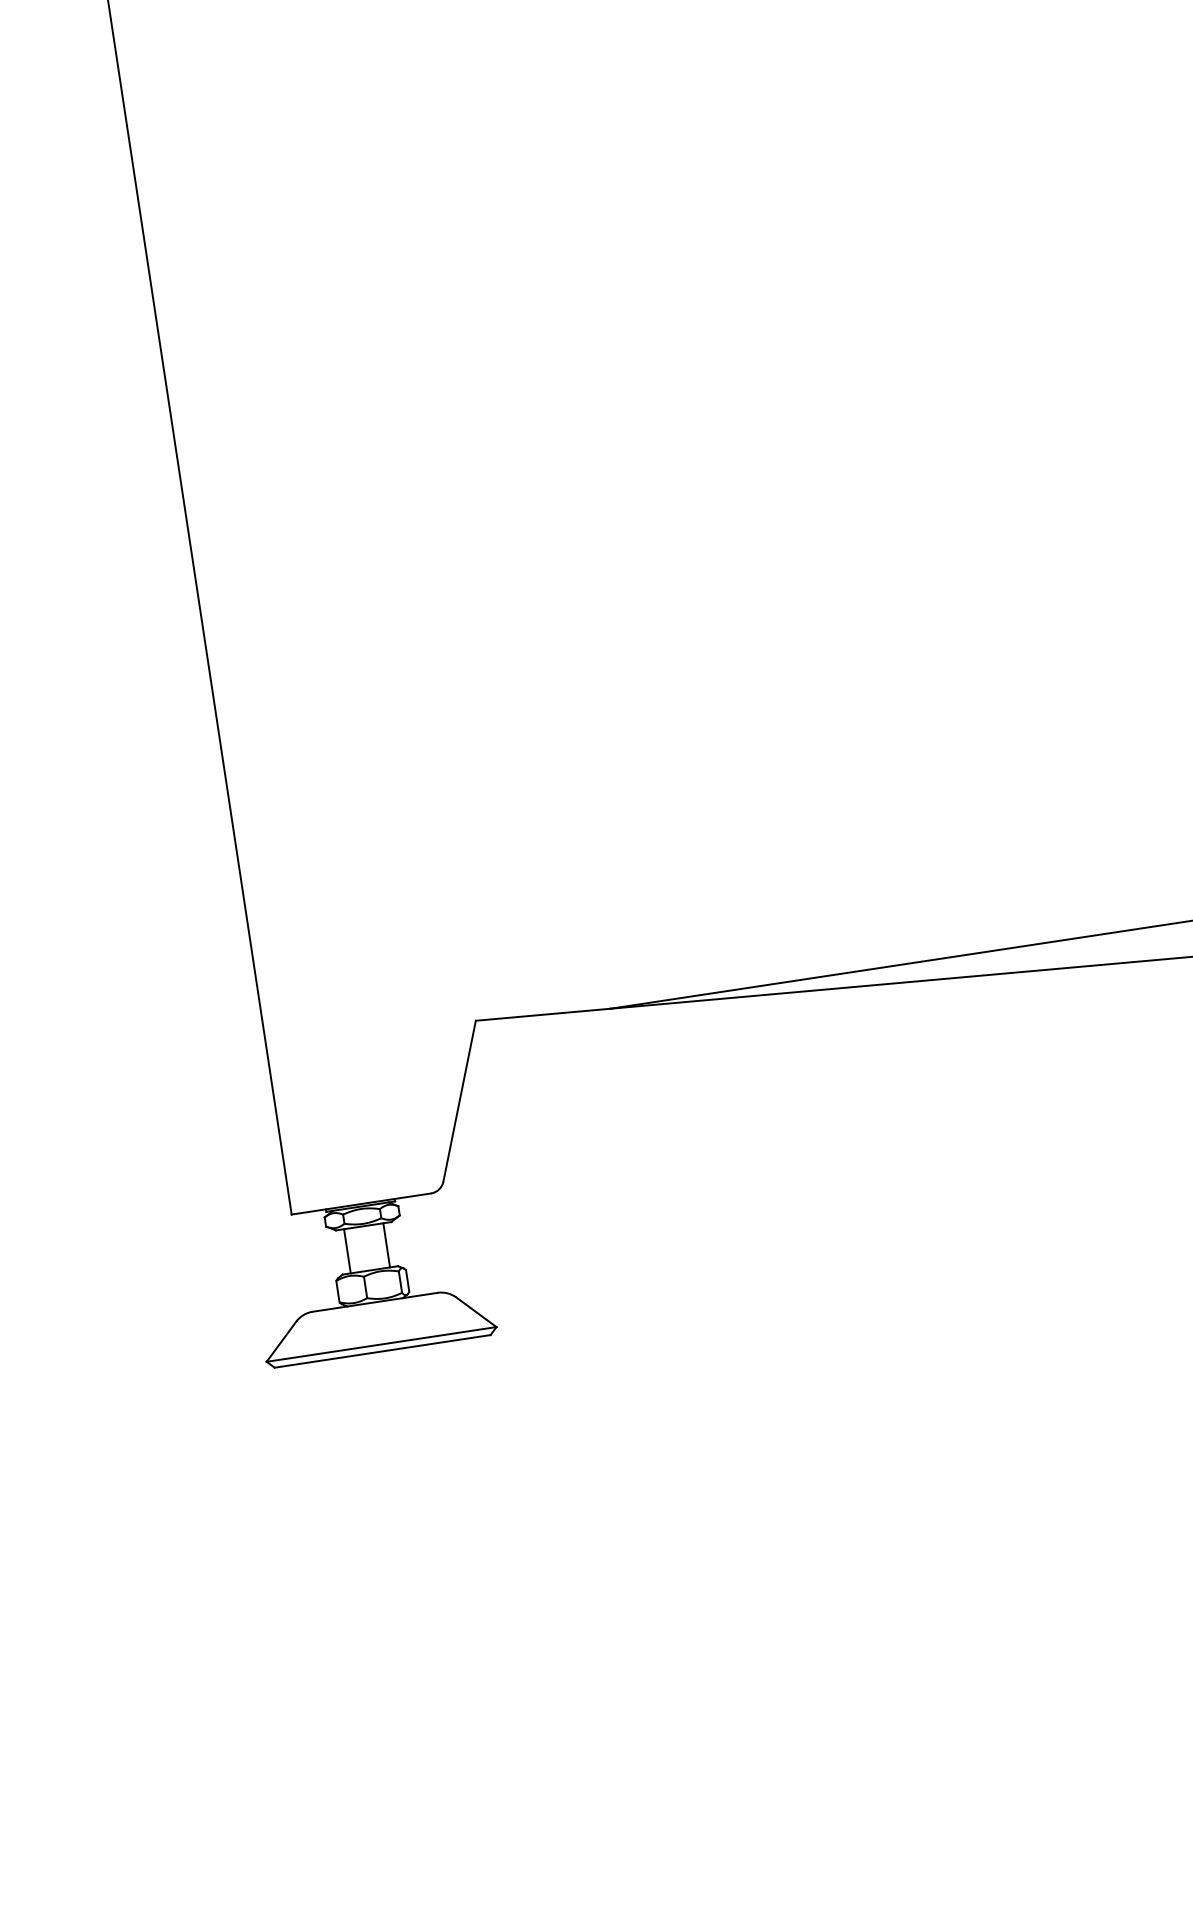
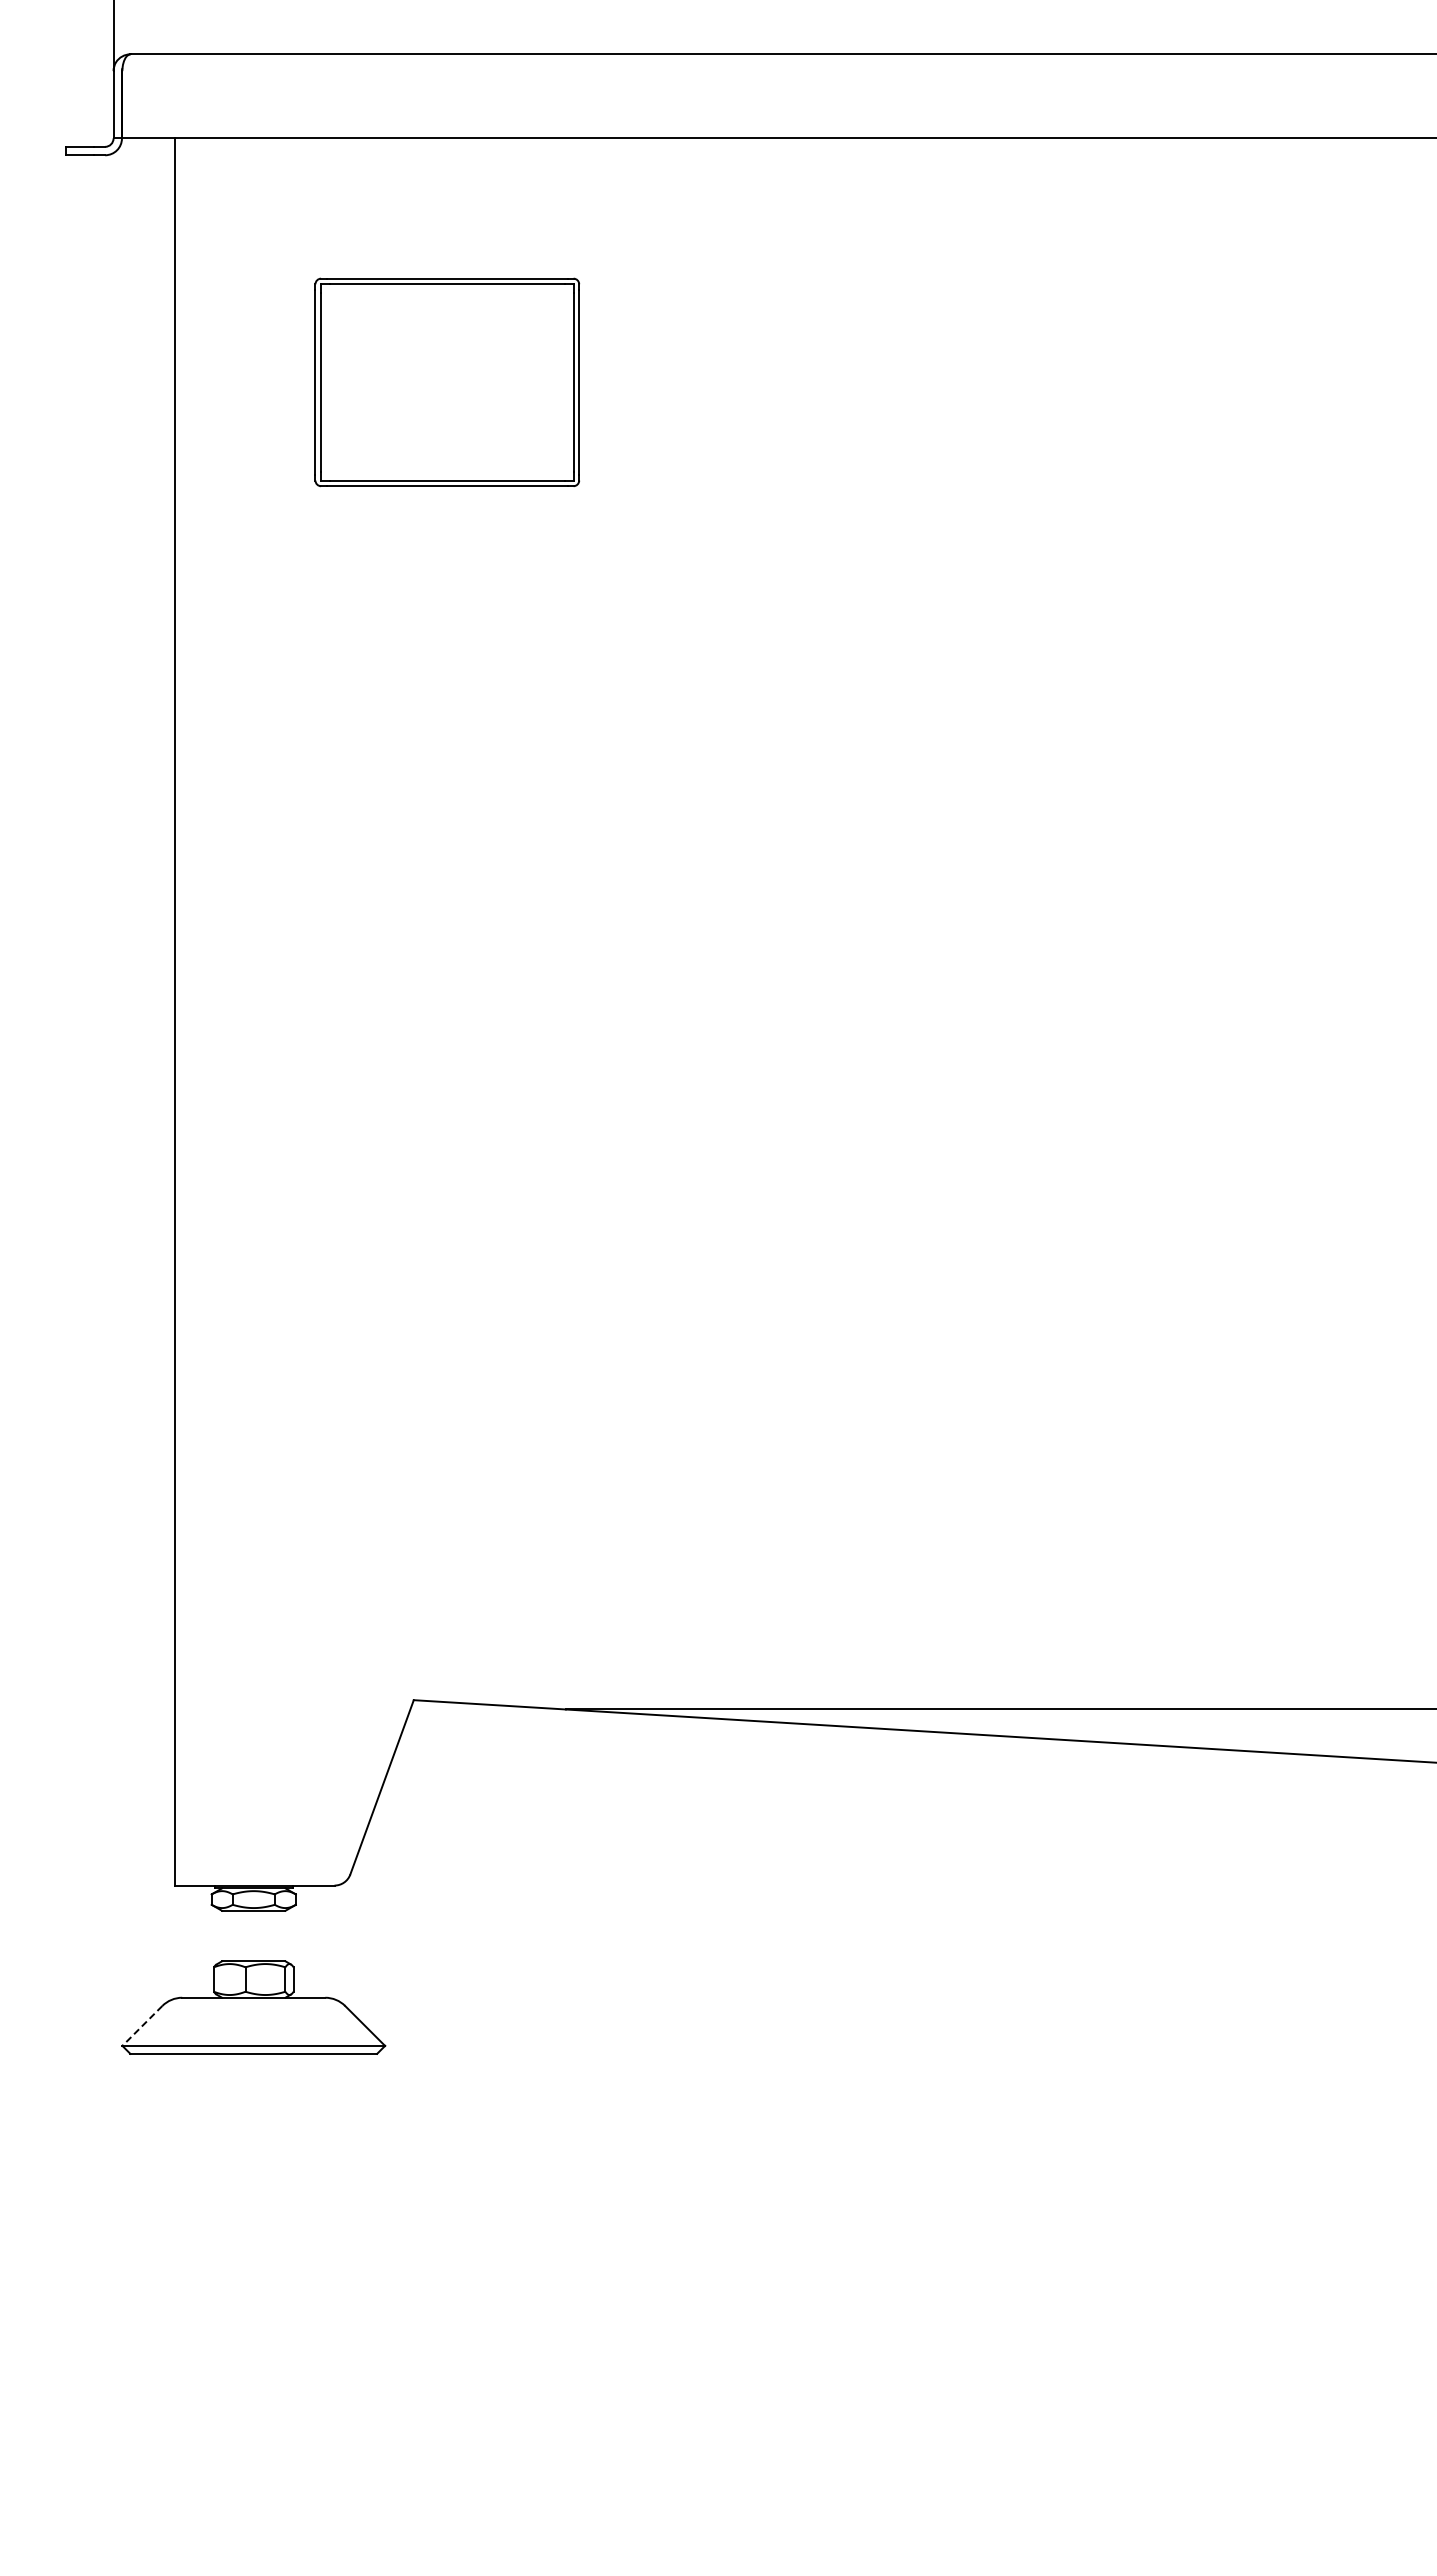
line: (386, 1244) -> (276, 1935), removed
line: (347, 1250) -> (231, 1935), removed
line: (281, 1342) -> (142, 2026), solid -> dashed

